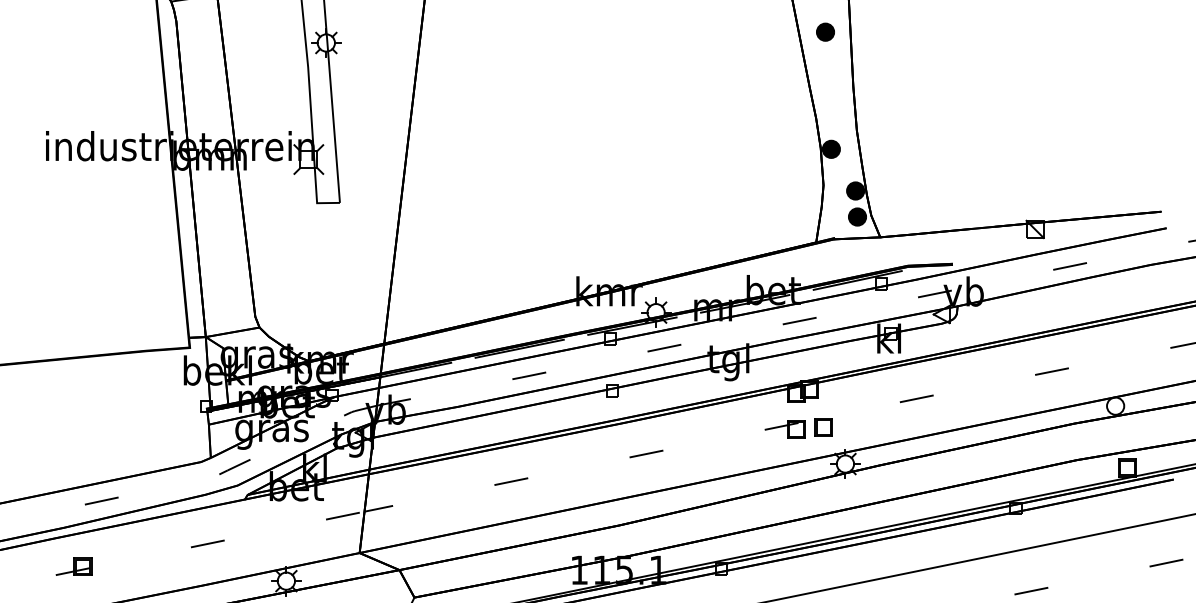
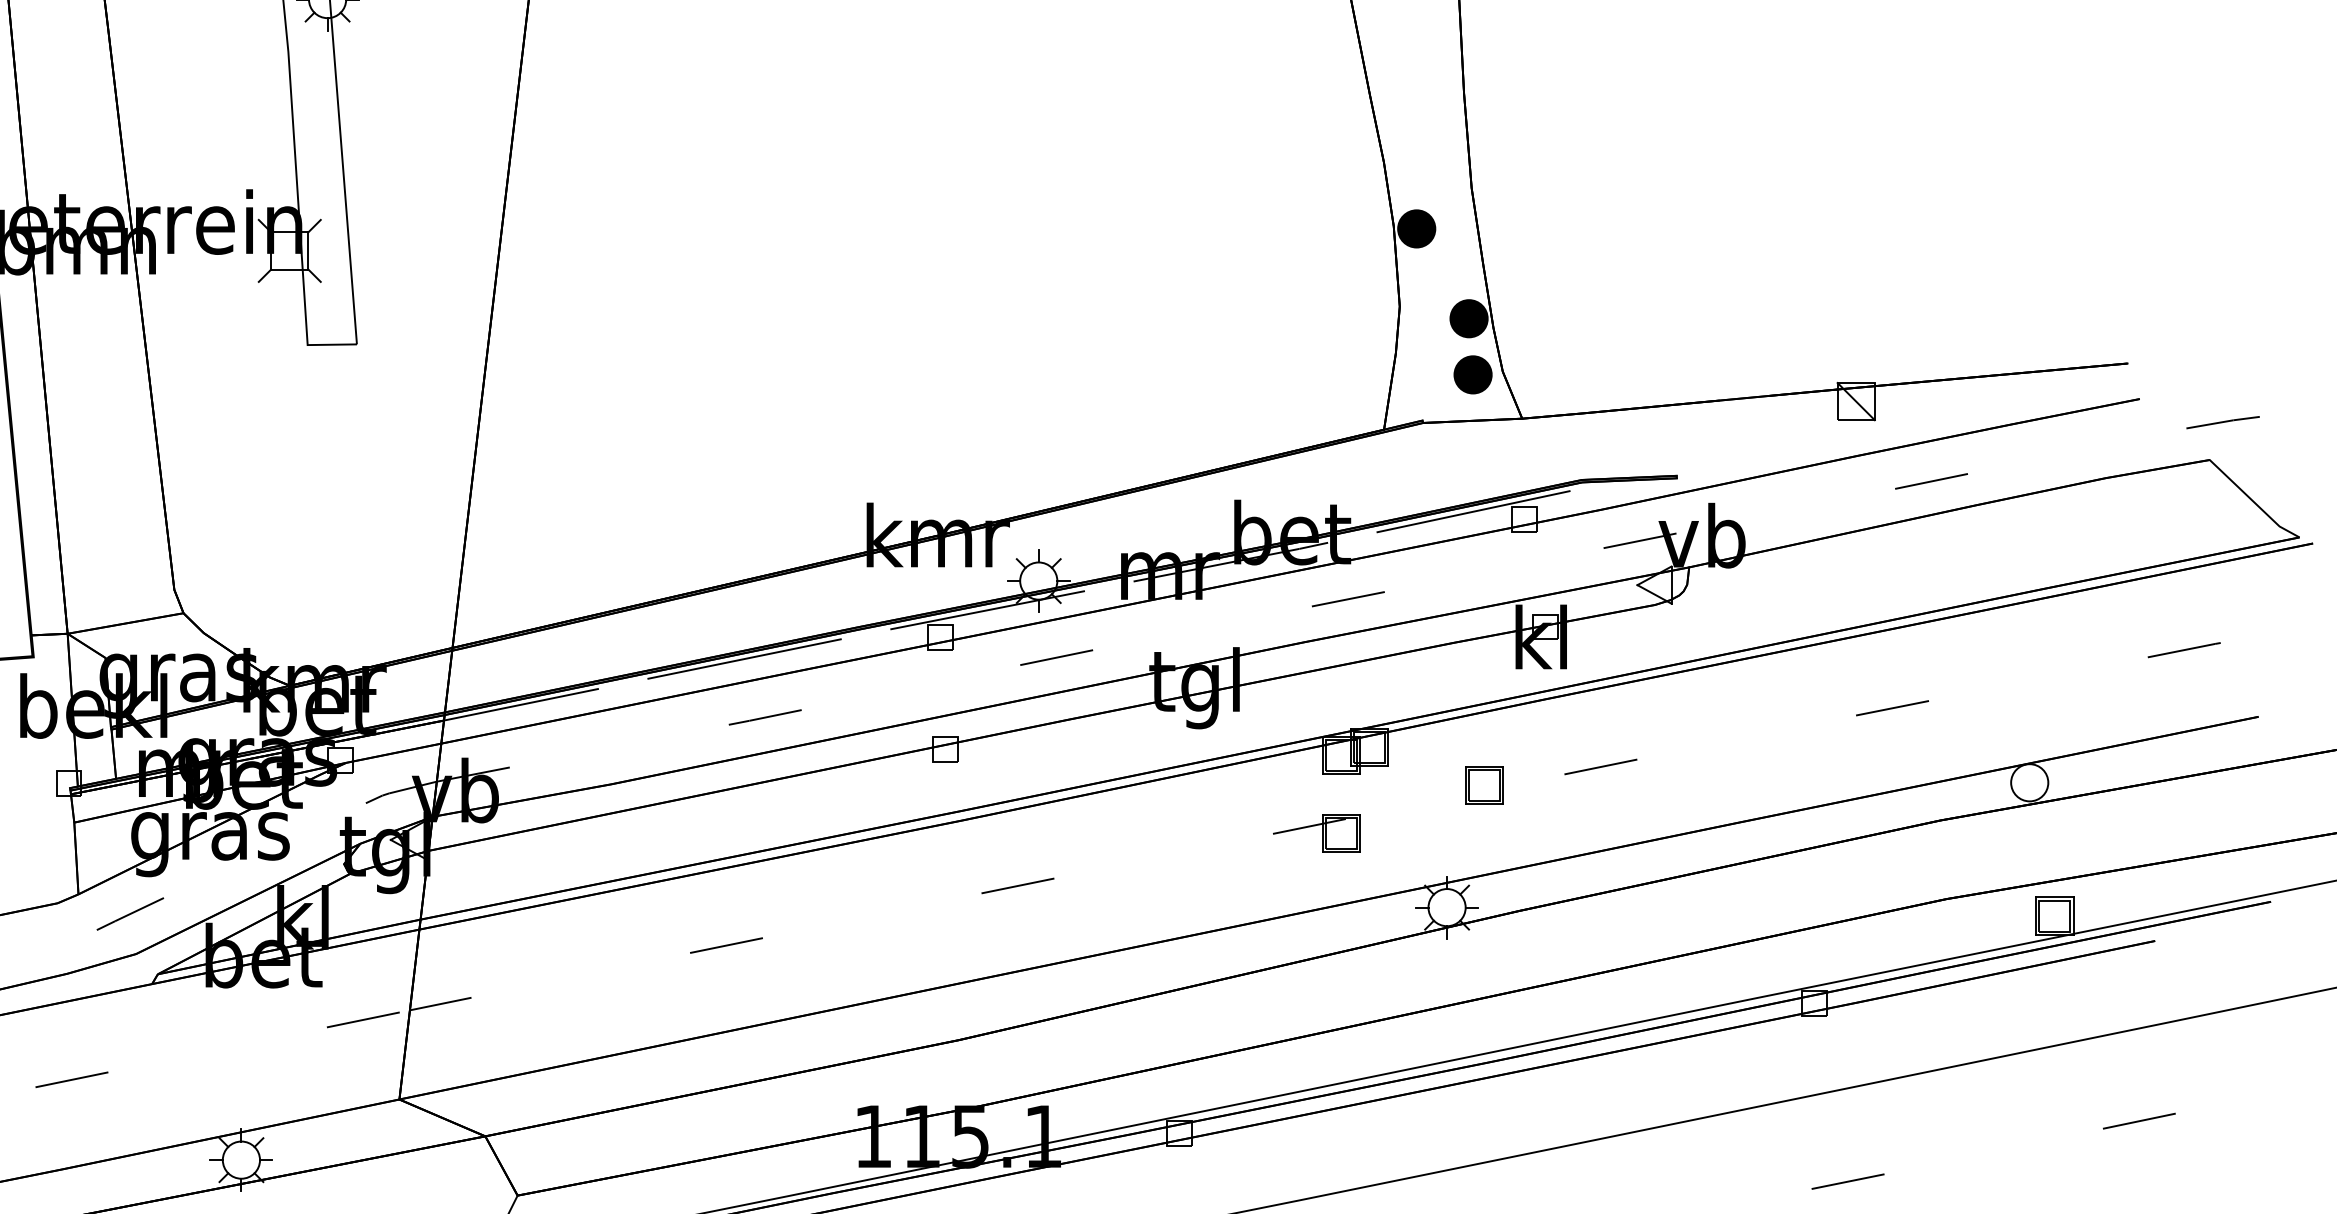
part: (823, 427) -> (1483, 785), moved

